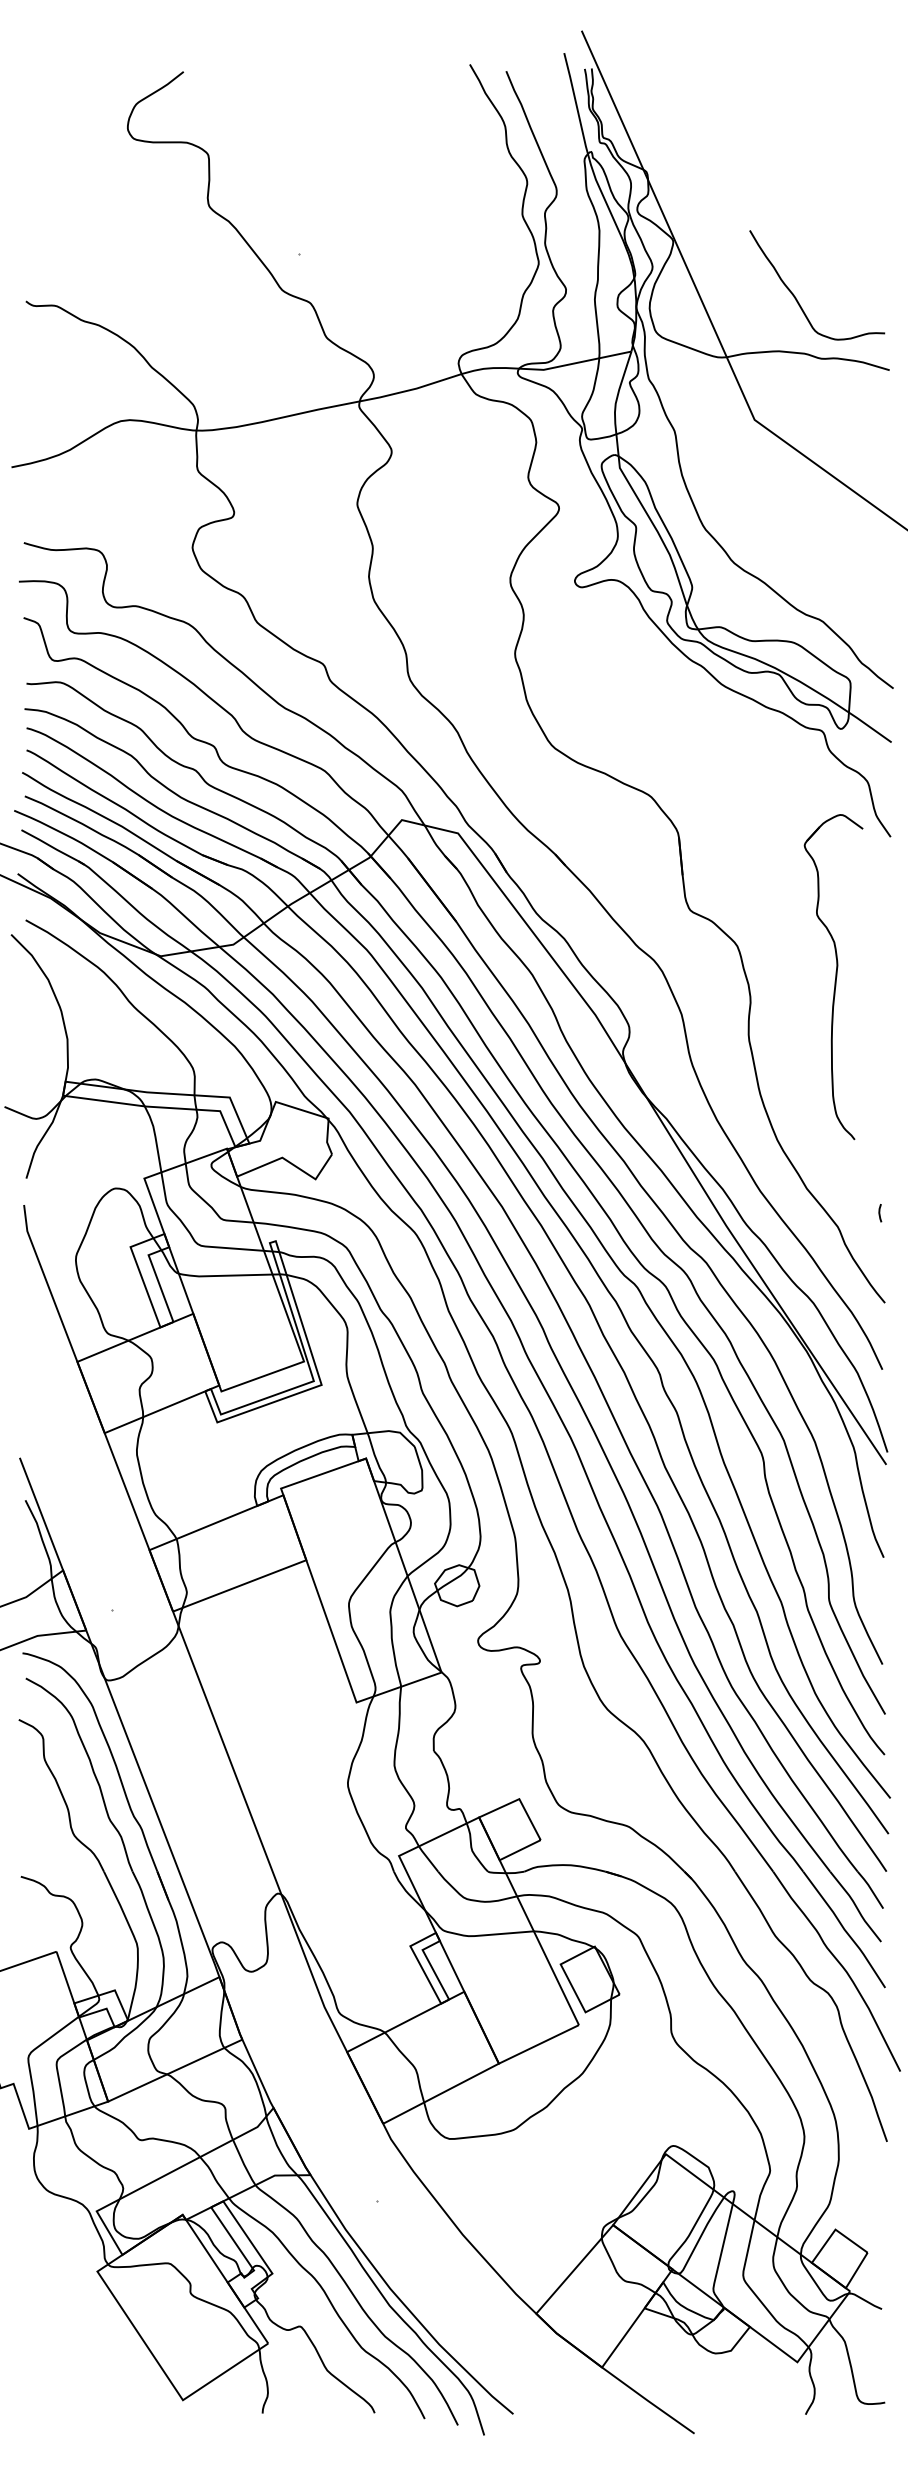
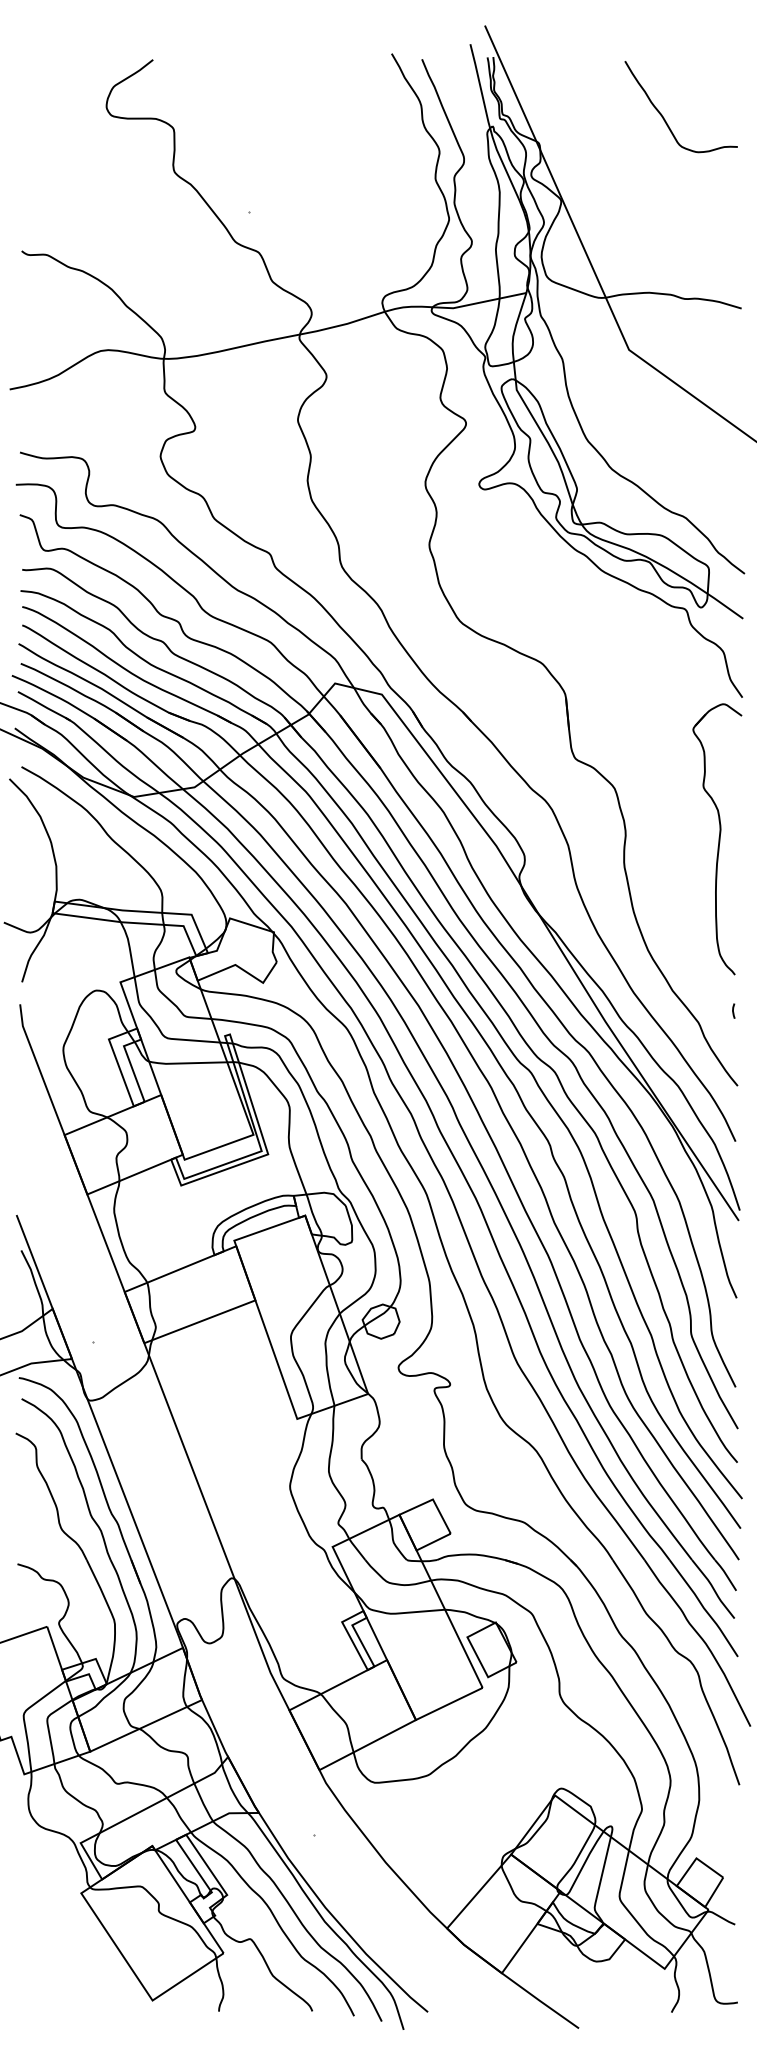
curve: (796, 297) -> (663, 117), moved
part: (833, 977) -> (717, 839), moved

